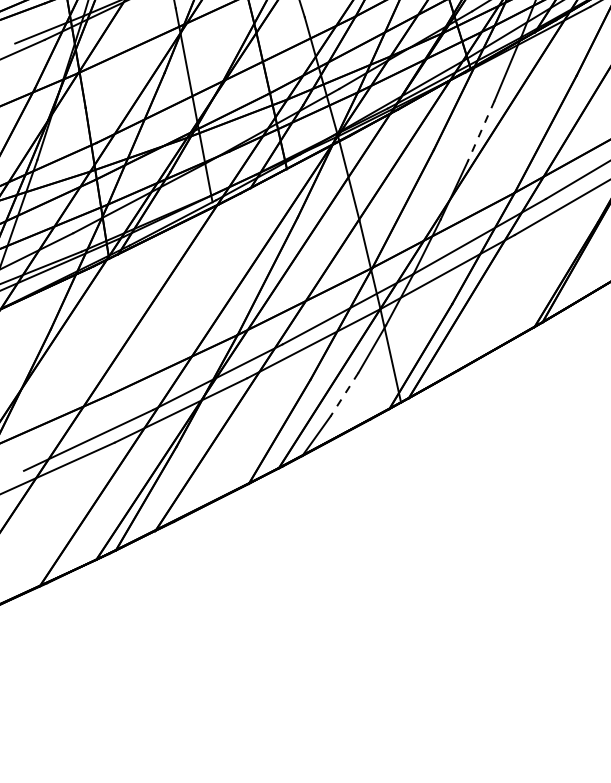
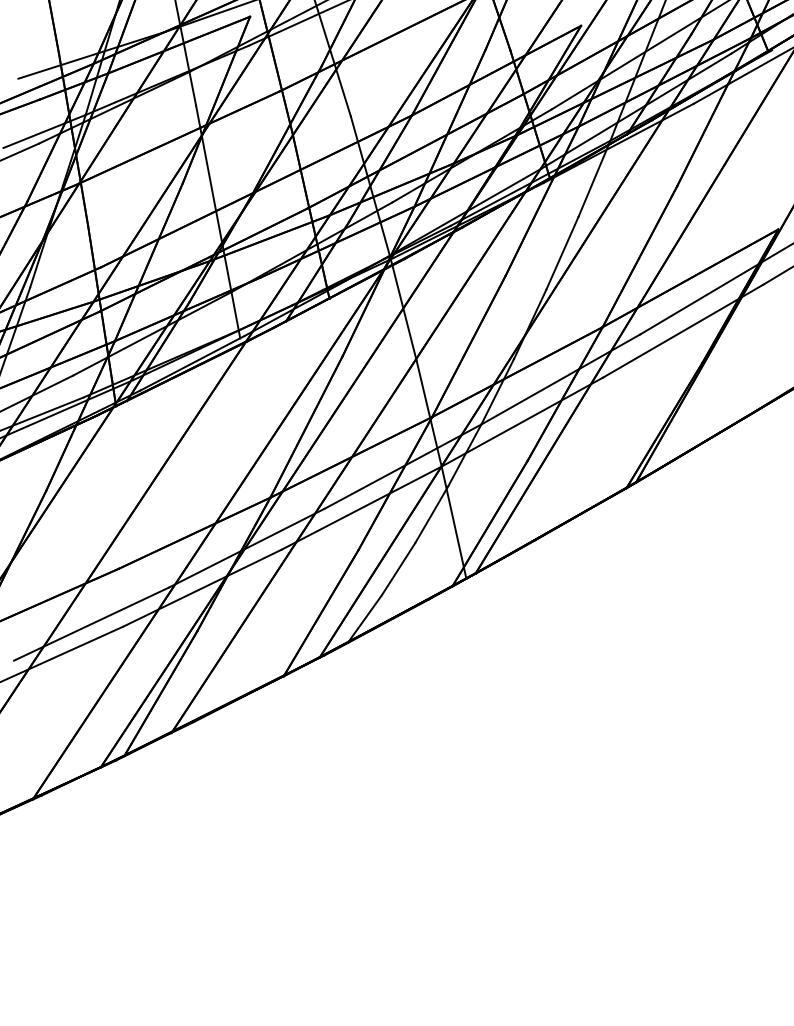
line: (481, 131) -> (562, 253), dashed -> solid
line: (344, 394) -> (398, 569), dashed -> solid

